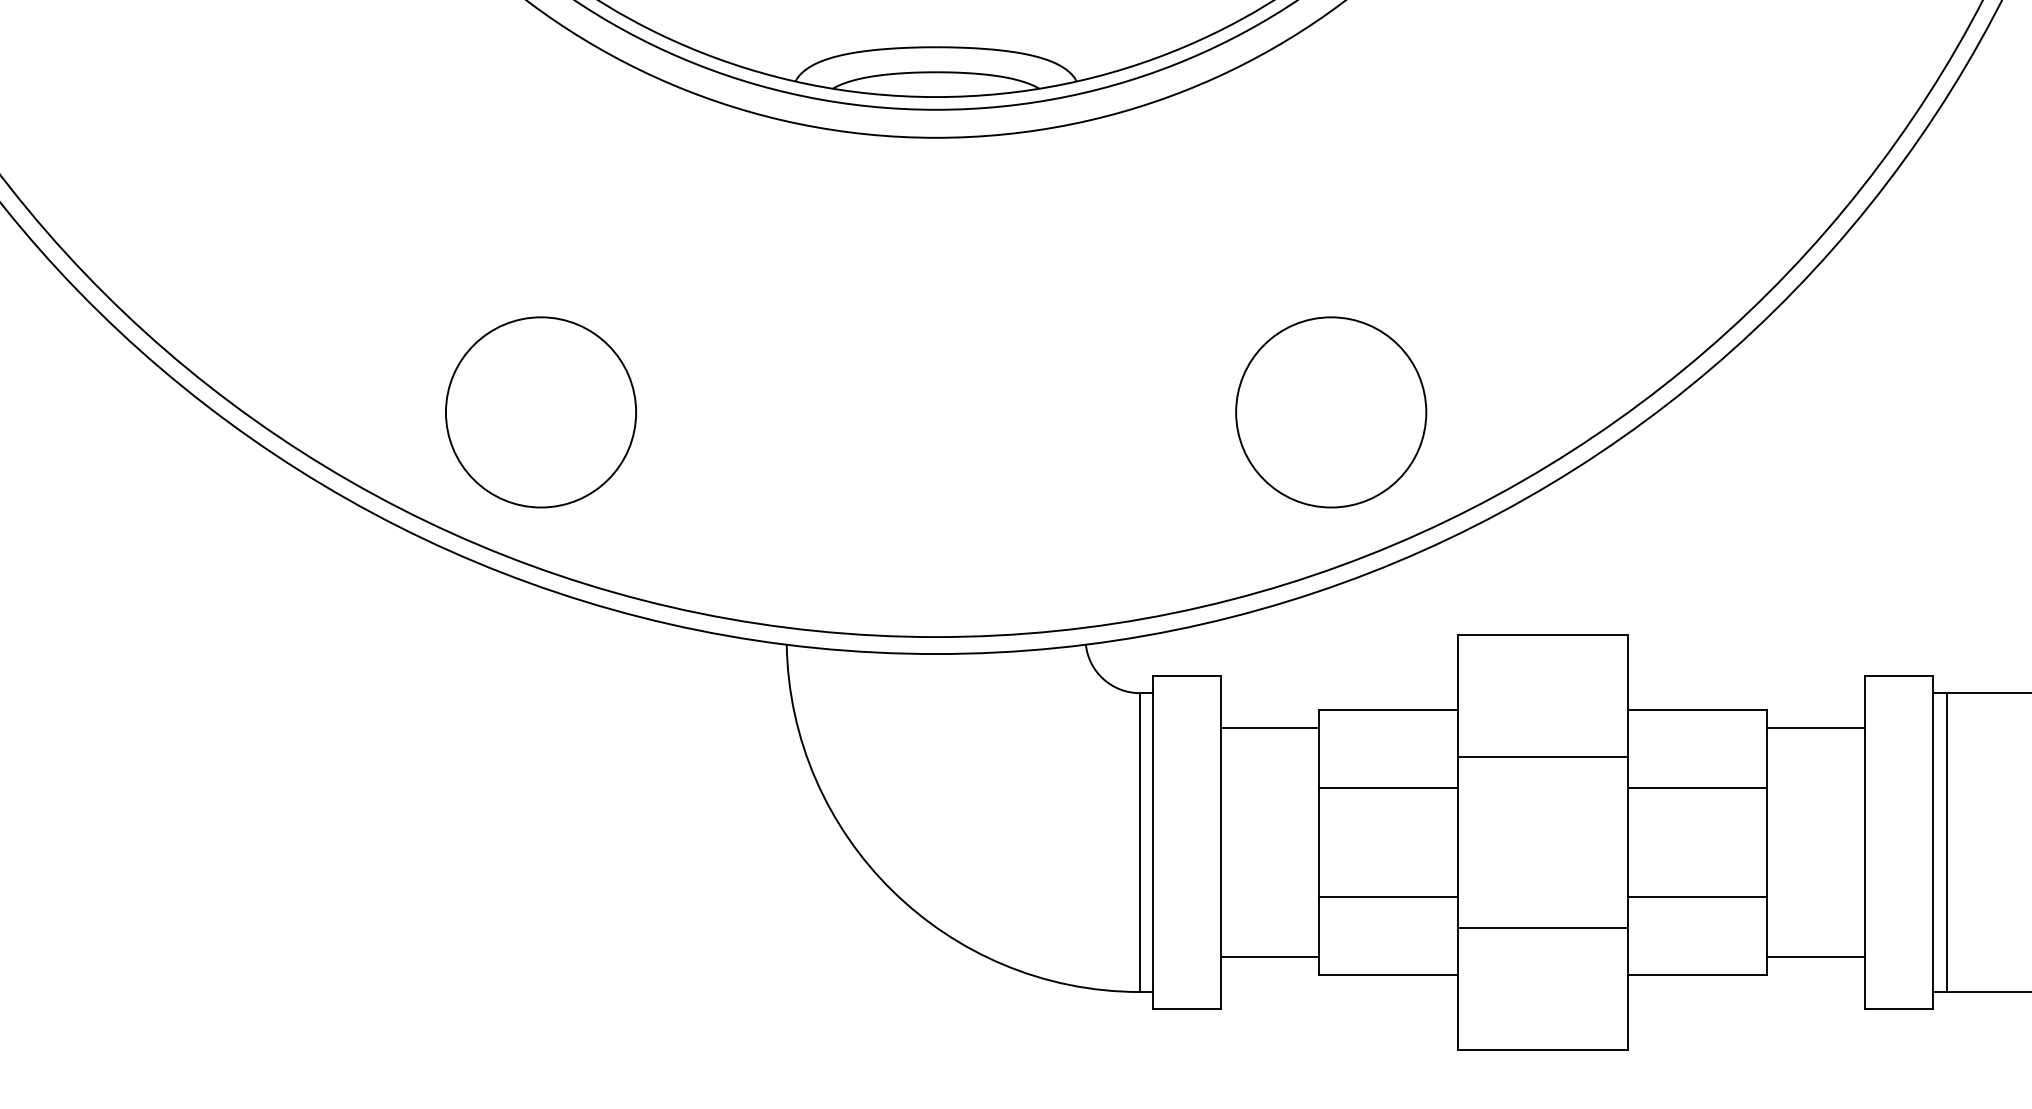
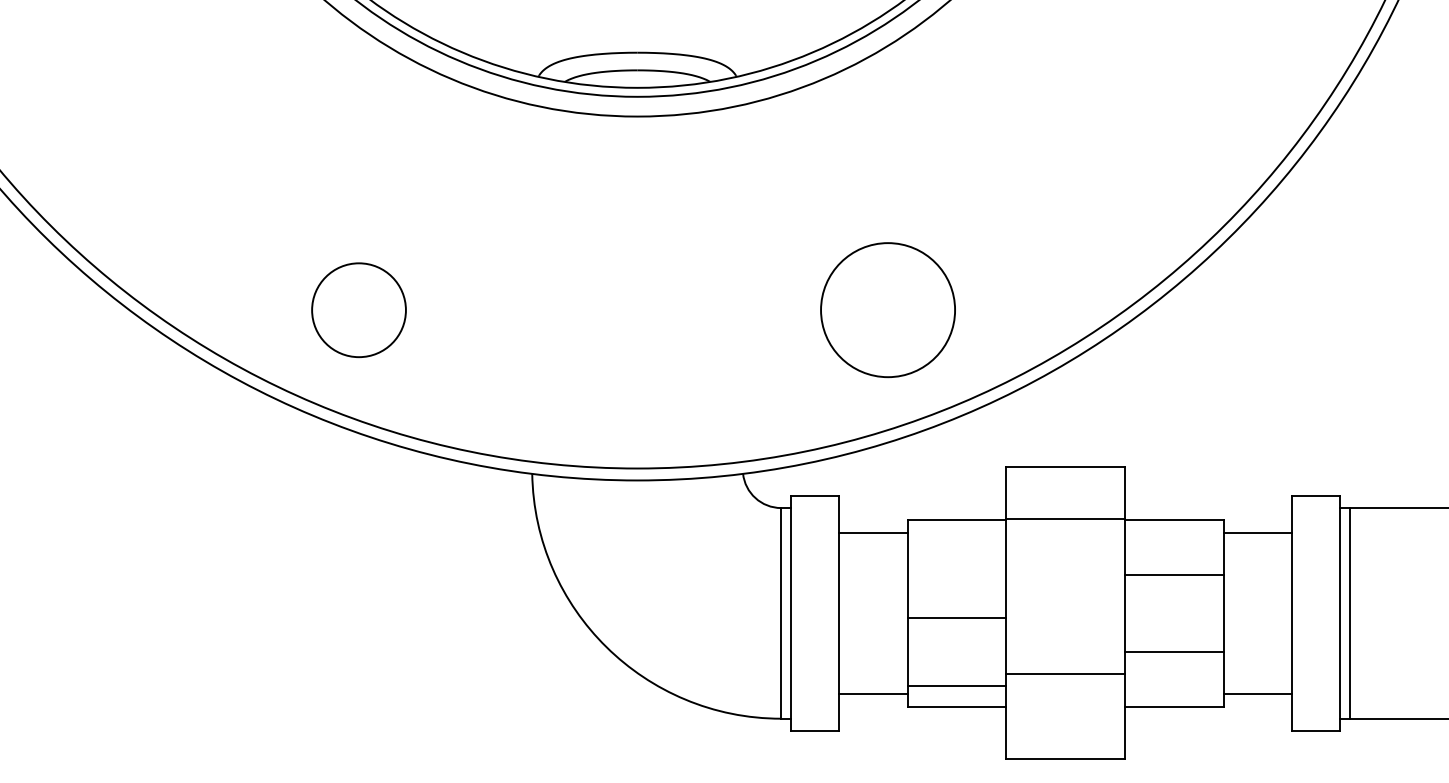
circle: (540, 412) -> (358, 310), size x0.7
circle: (1330, 412) -> (887, 310), moved
line: (1543, 756) -> (1065, 518), moved
line: (1388, 787) -> (956, 617), moved
line: (1388, 898) -> (956, 686), moved

